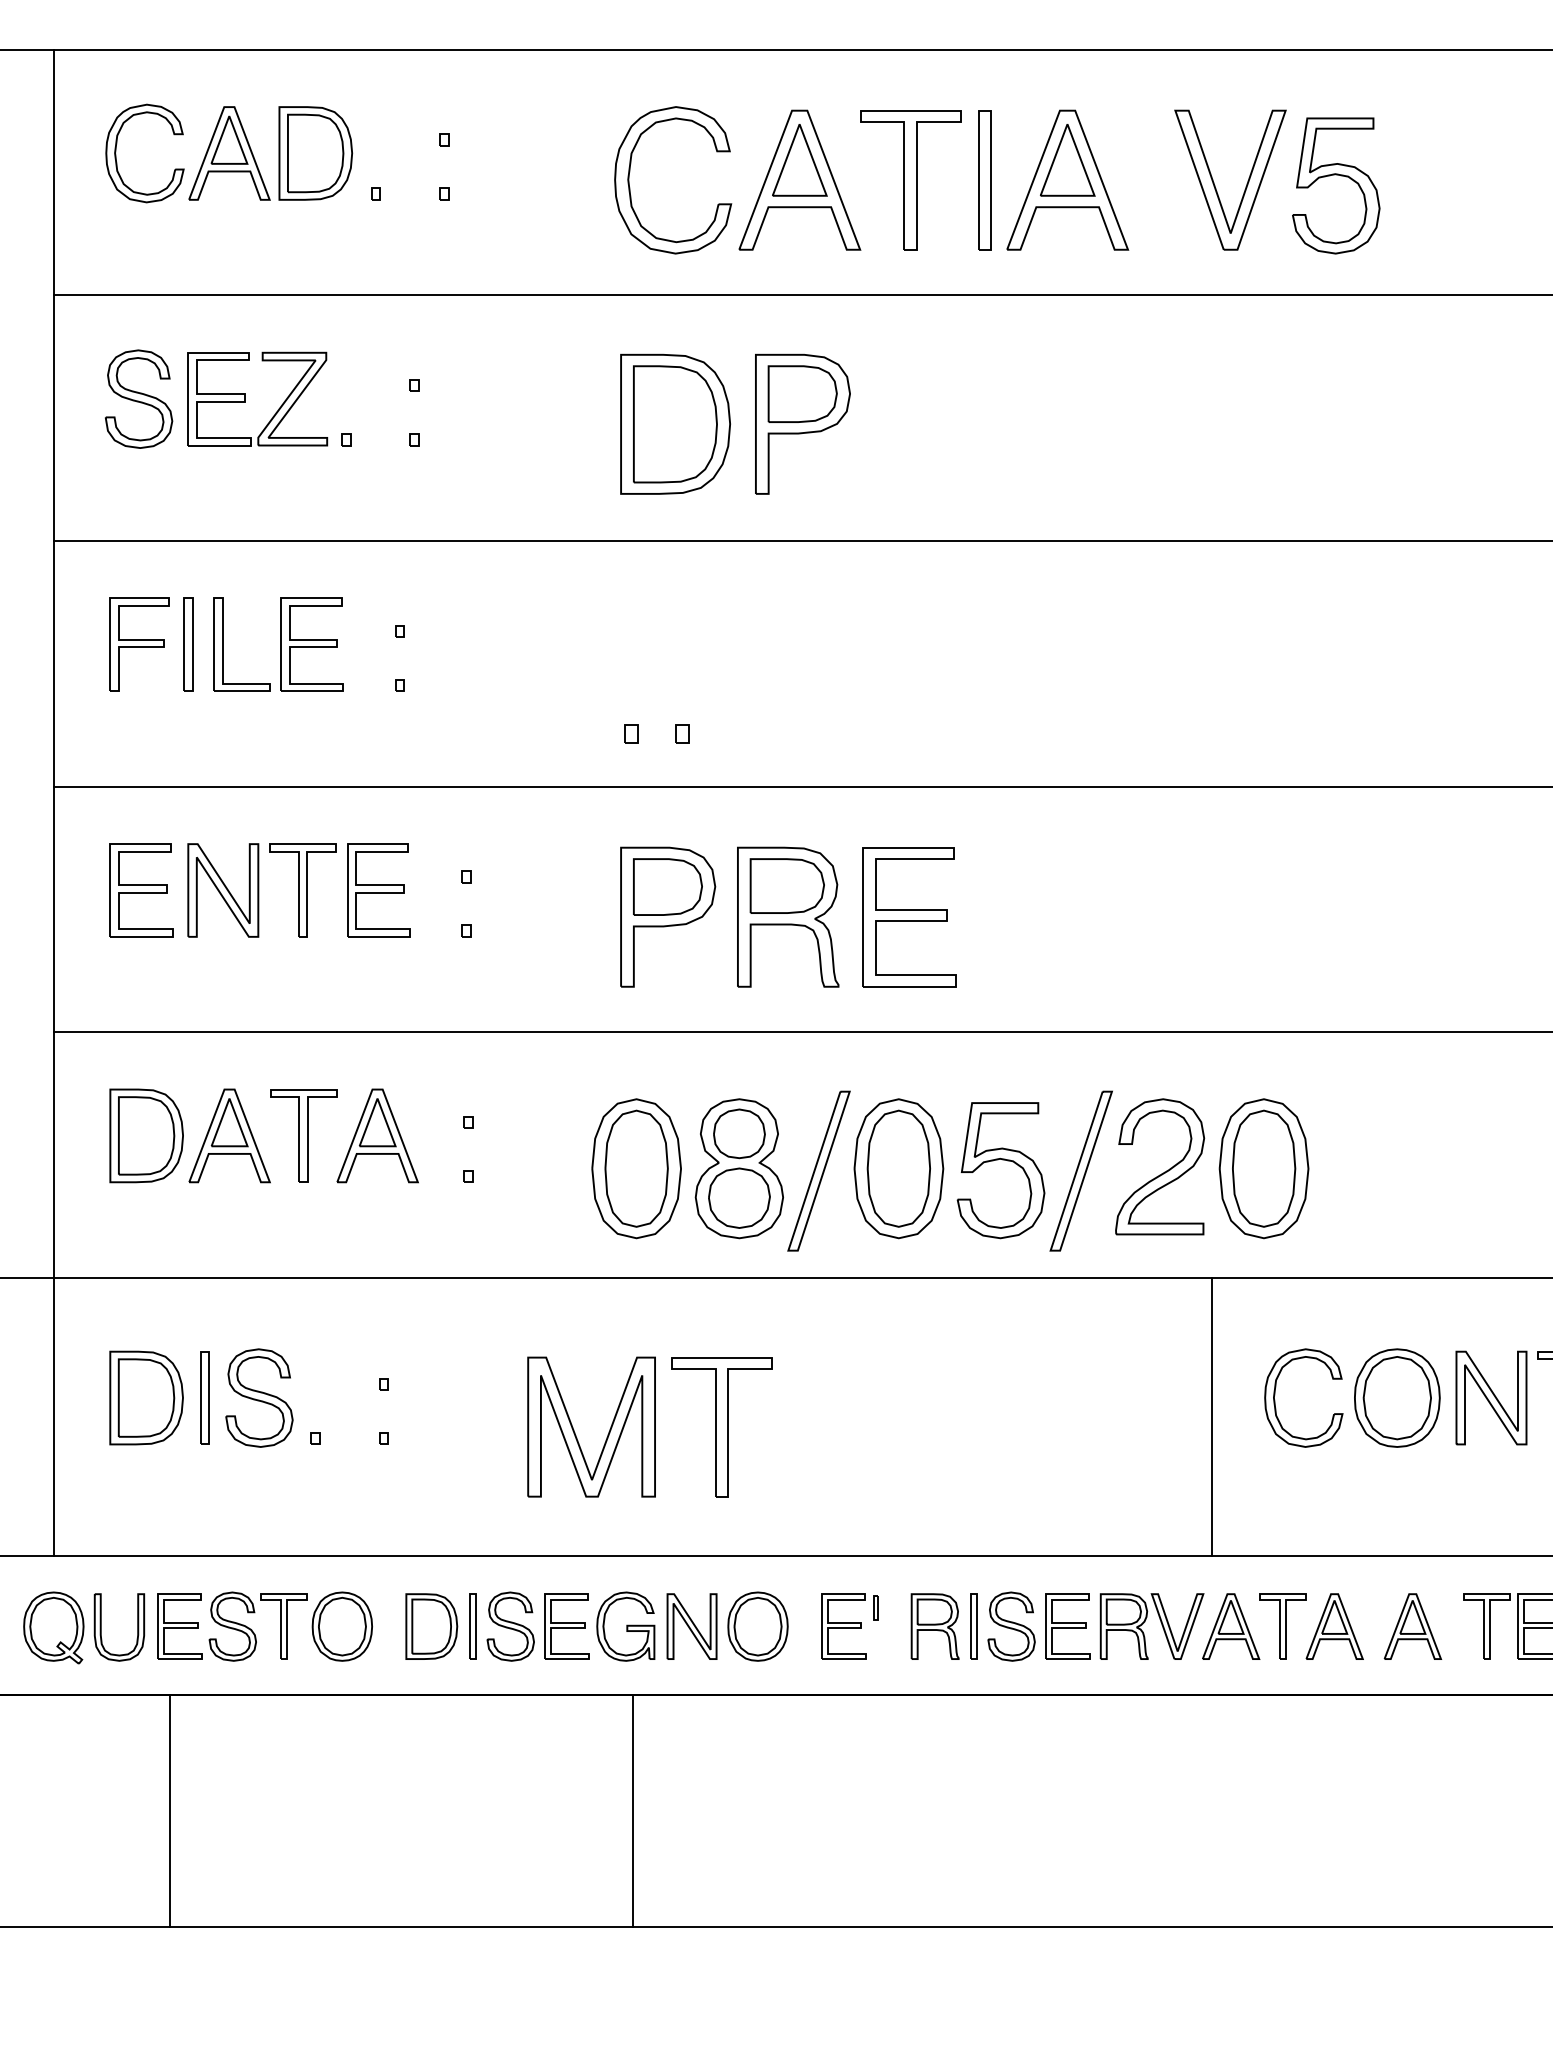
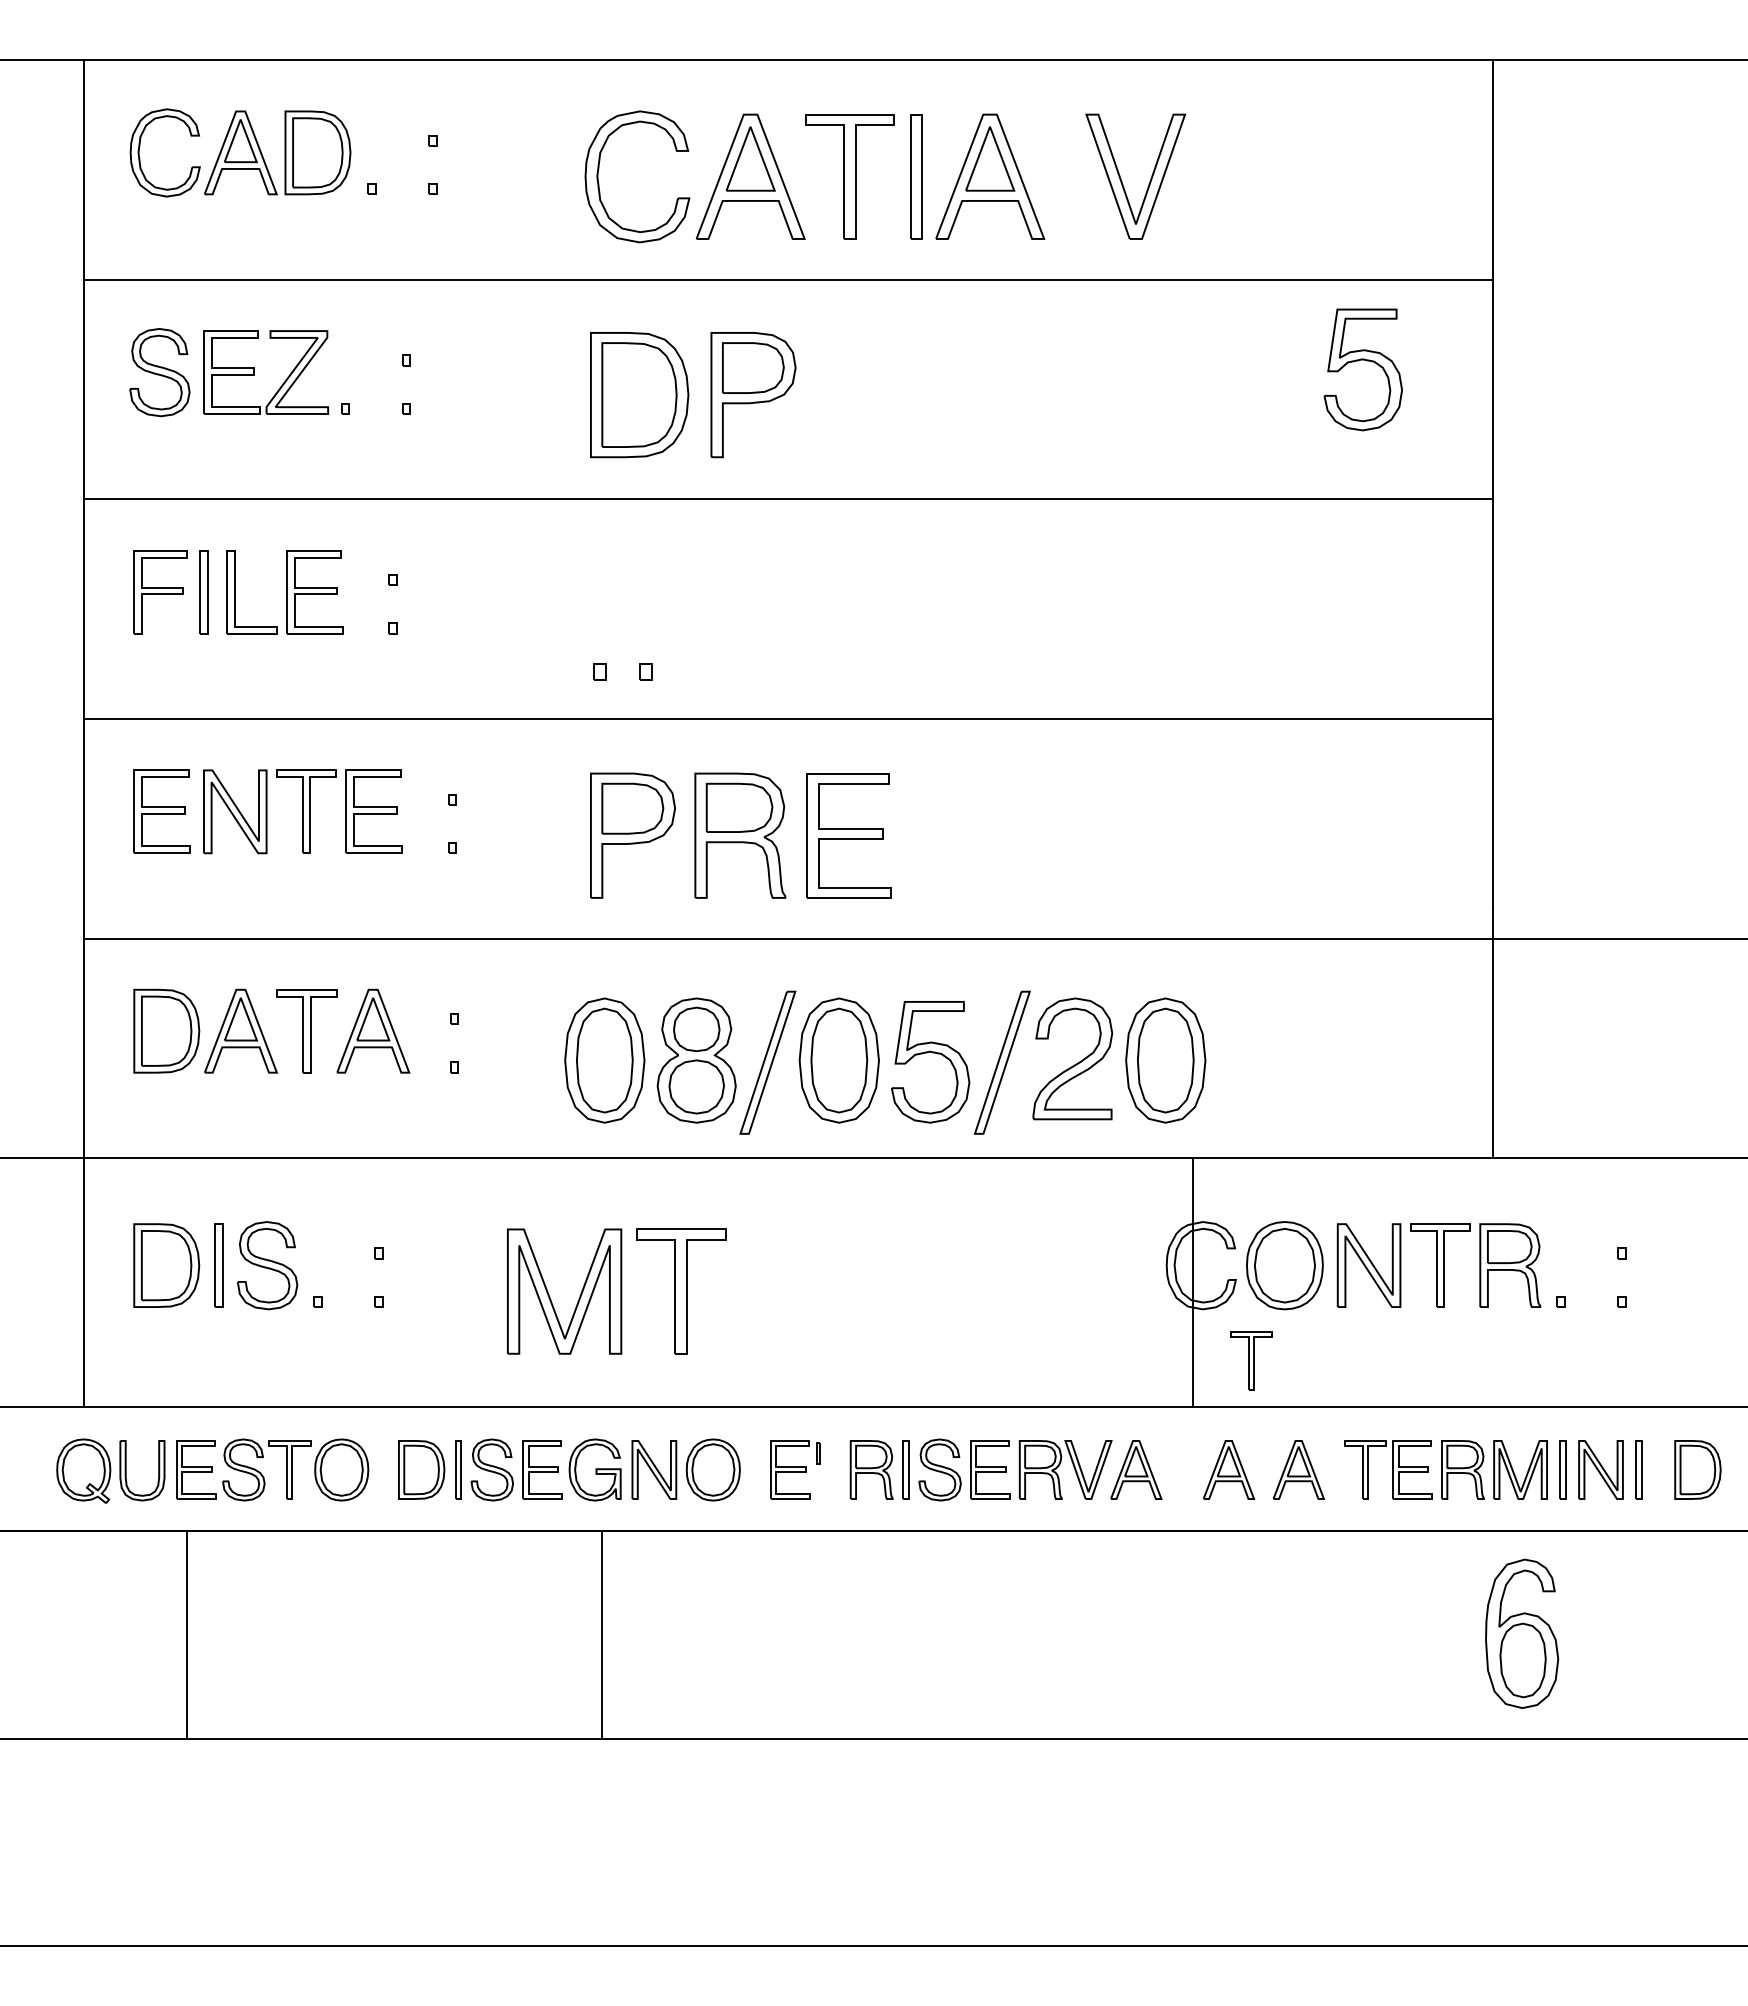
part: (1330, 176) -> (1358, 361), moved
line: (1212, 1416) -> (1192, 1282), moved
part: (1282, 1626) -> (1251, 1360), moved

